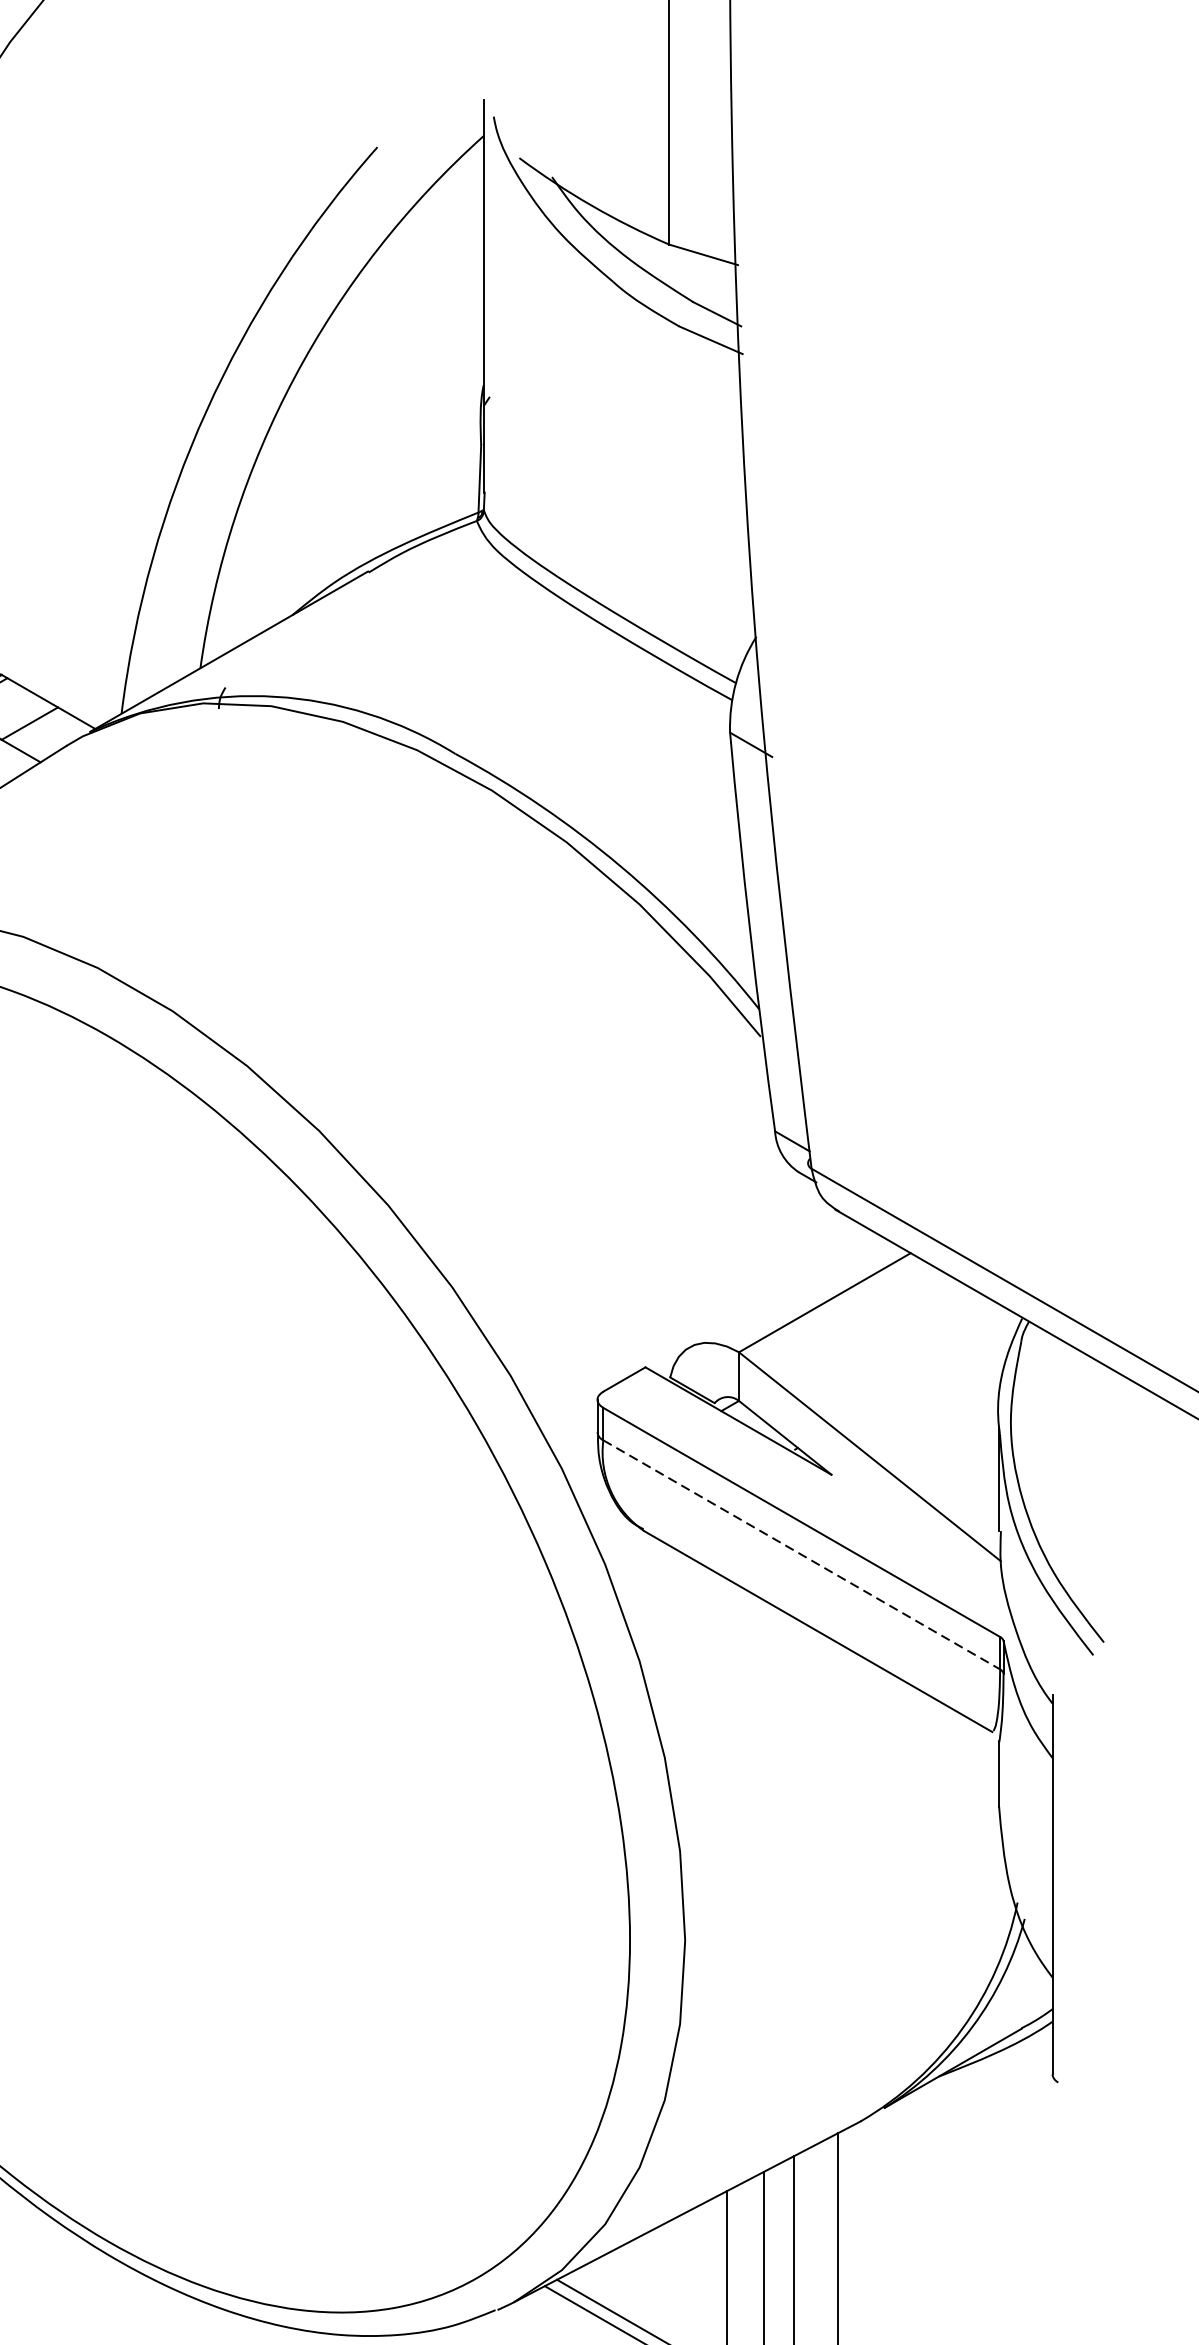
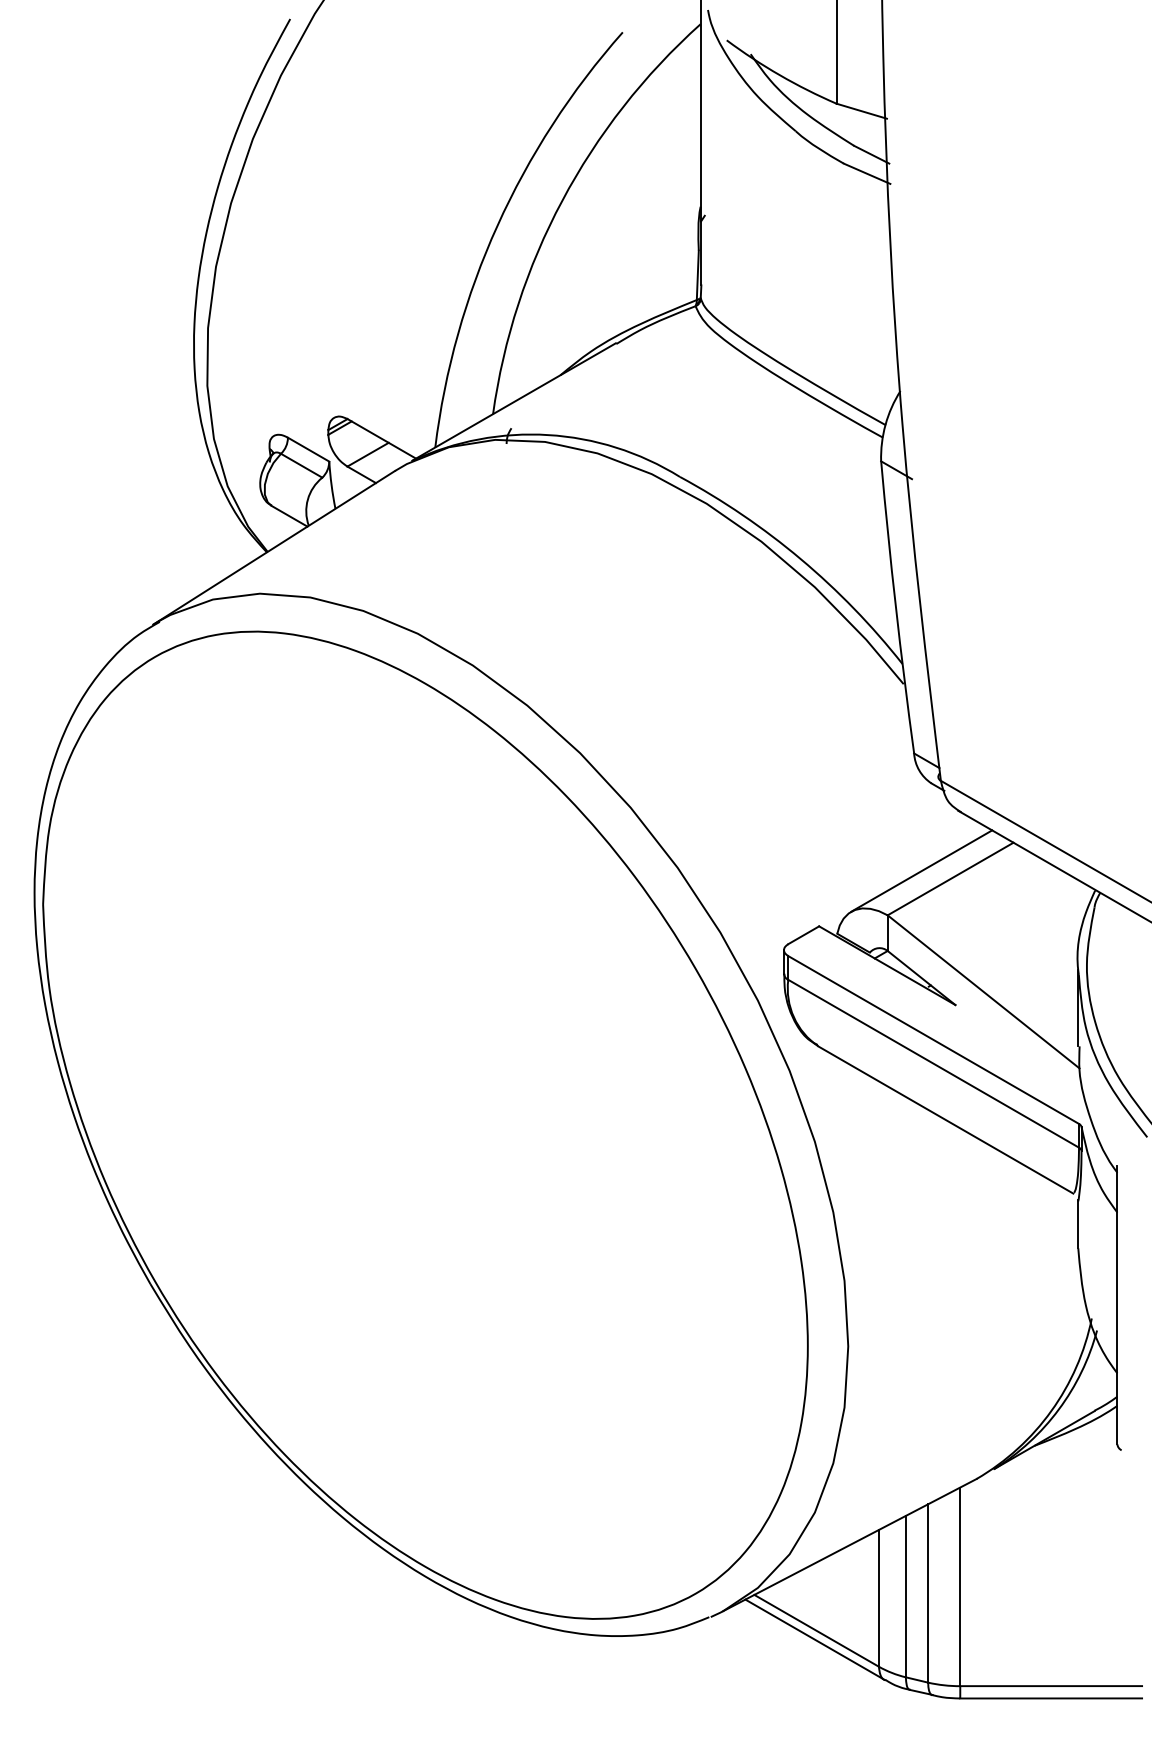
line: (785, 1291) -> (921, 870), added
line: (801, 1554) -> (933, 1063), dashed -> solid

